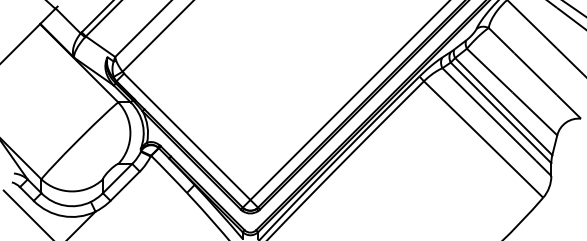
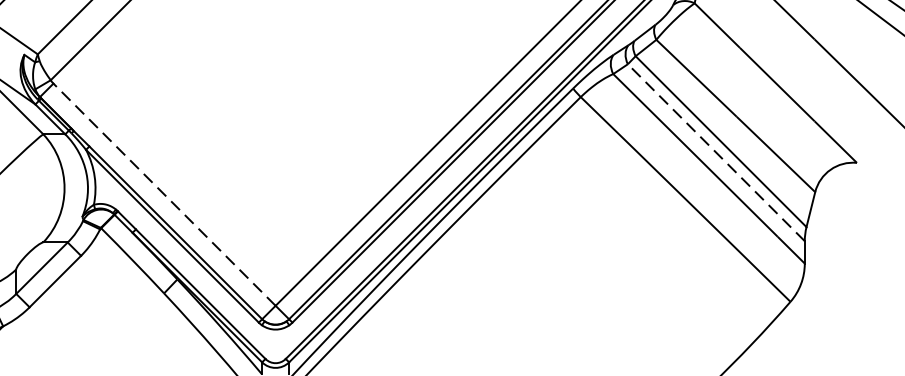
line: (500, 112) -> (715, 151), solid -> dashed
line: (186, 136) -> (163, 194), solid -> dashed

